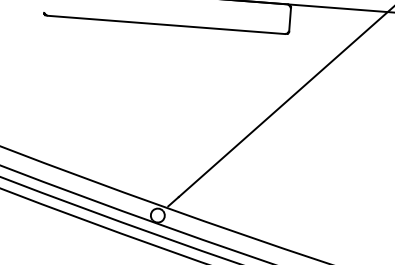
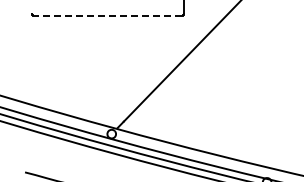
line: (165, 24) -> (107, 15), solid -> dashed

